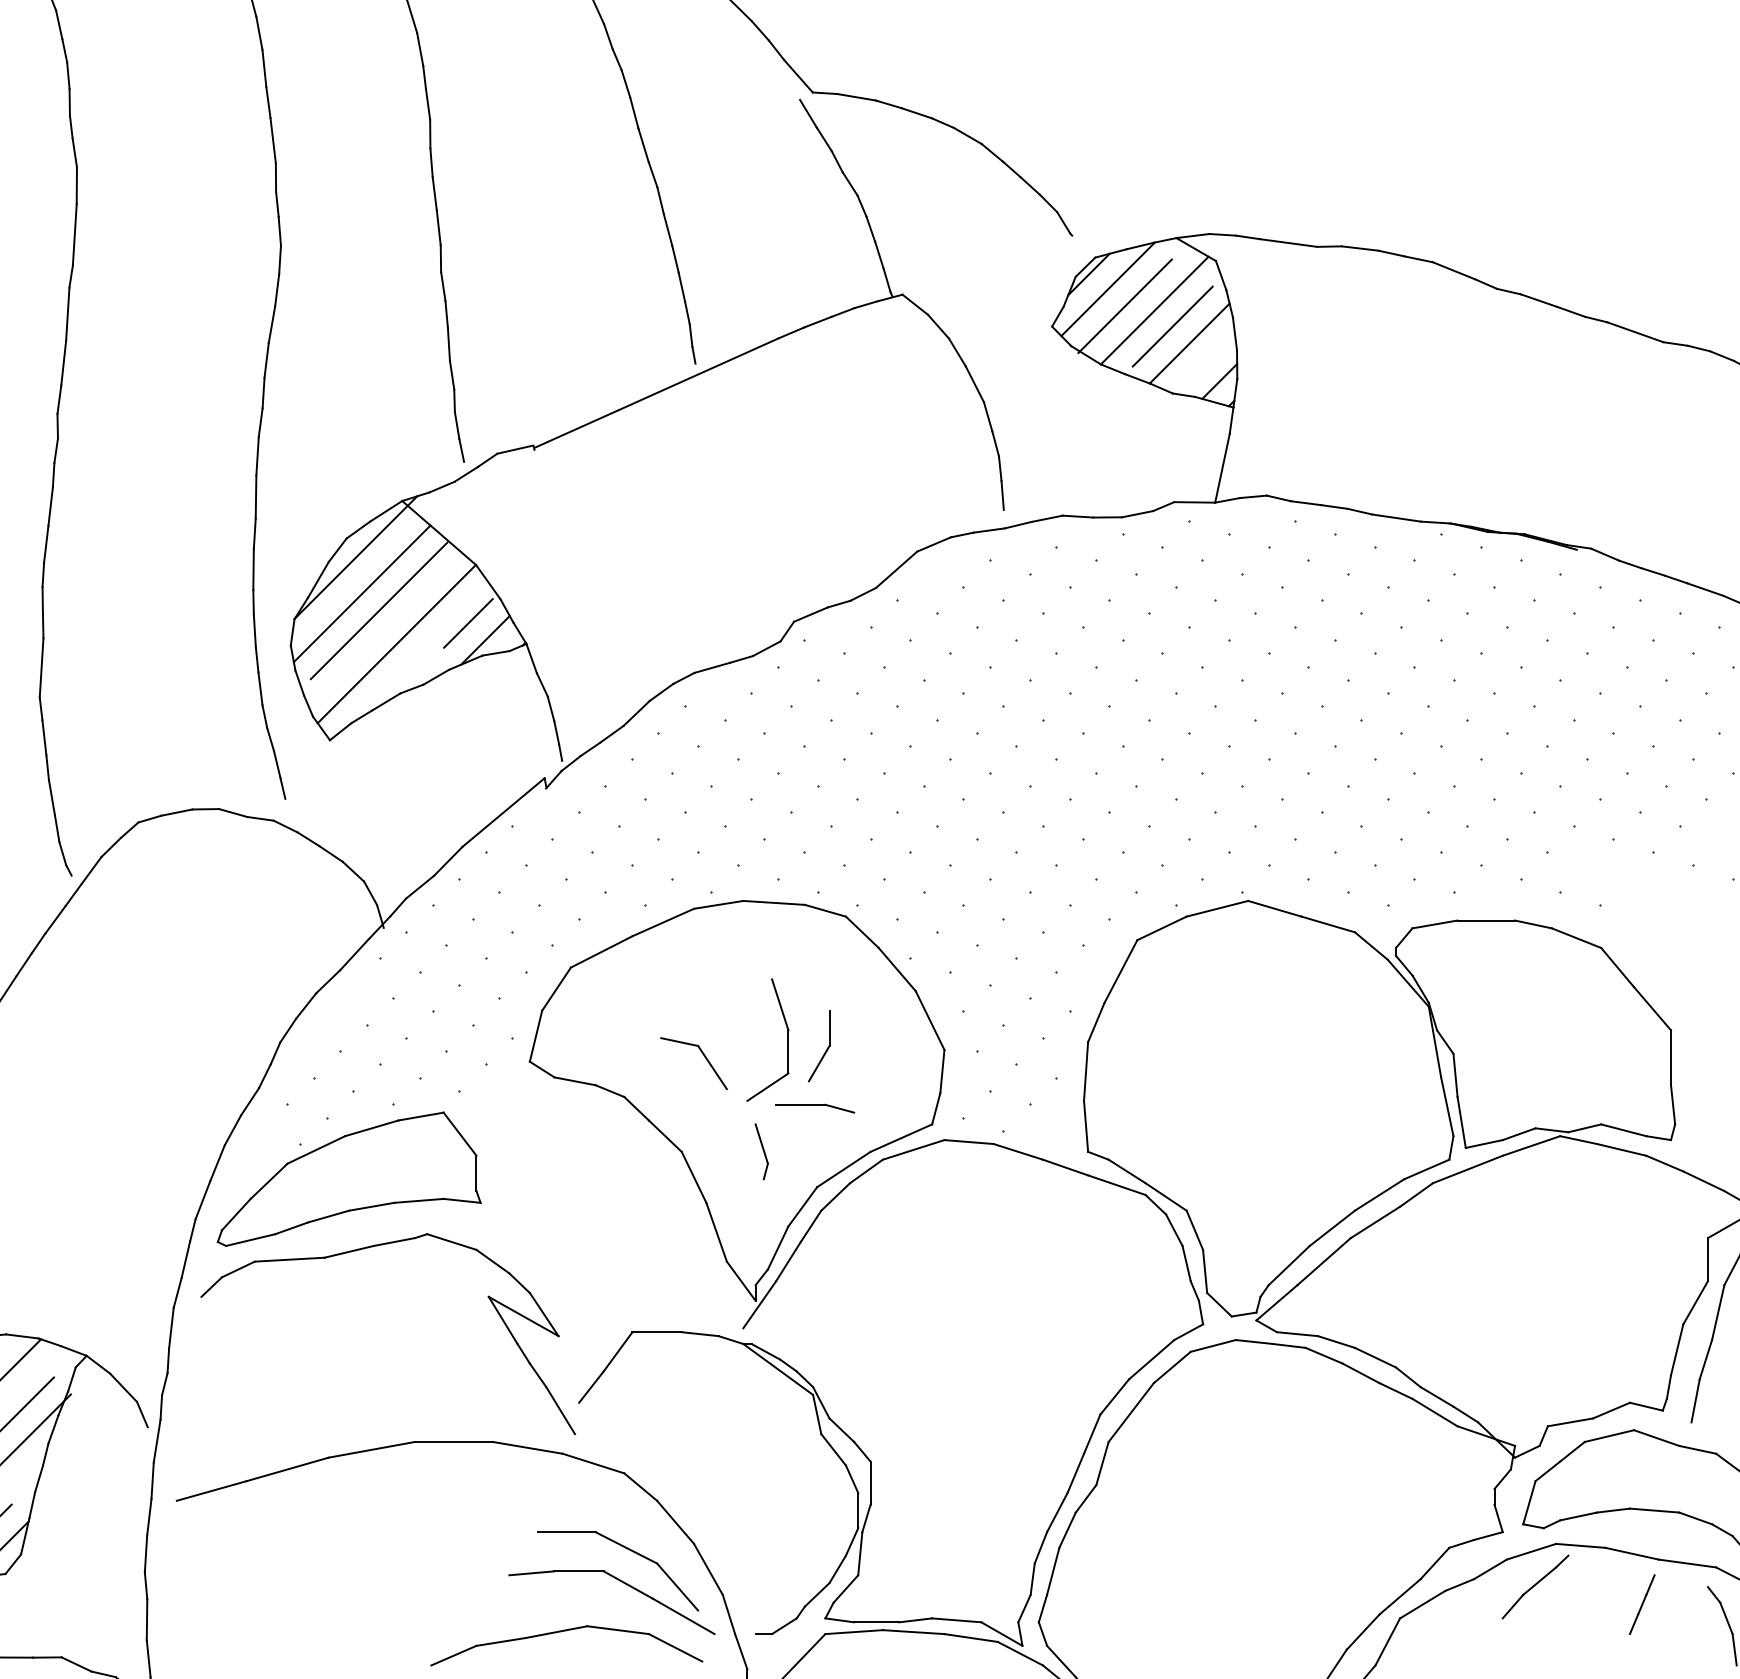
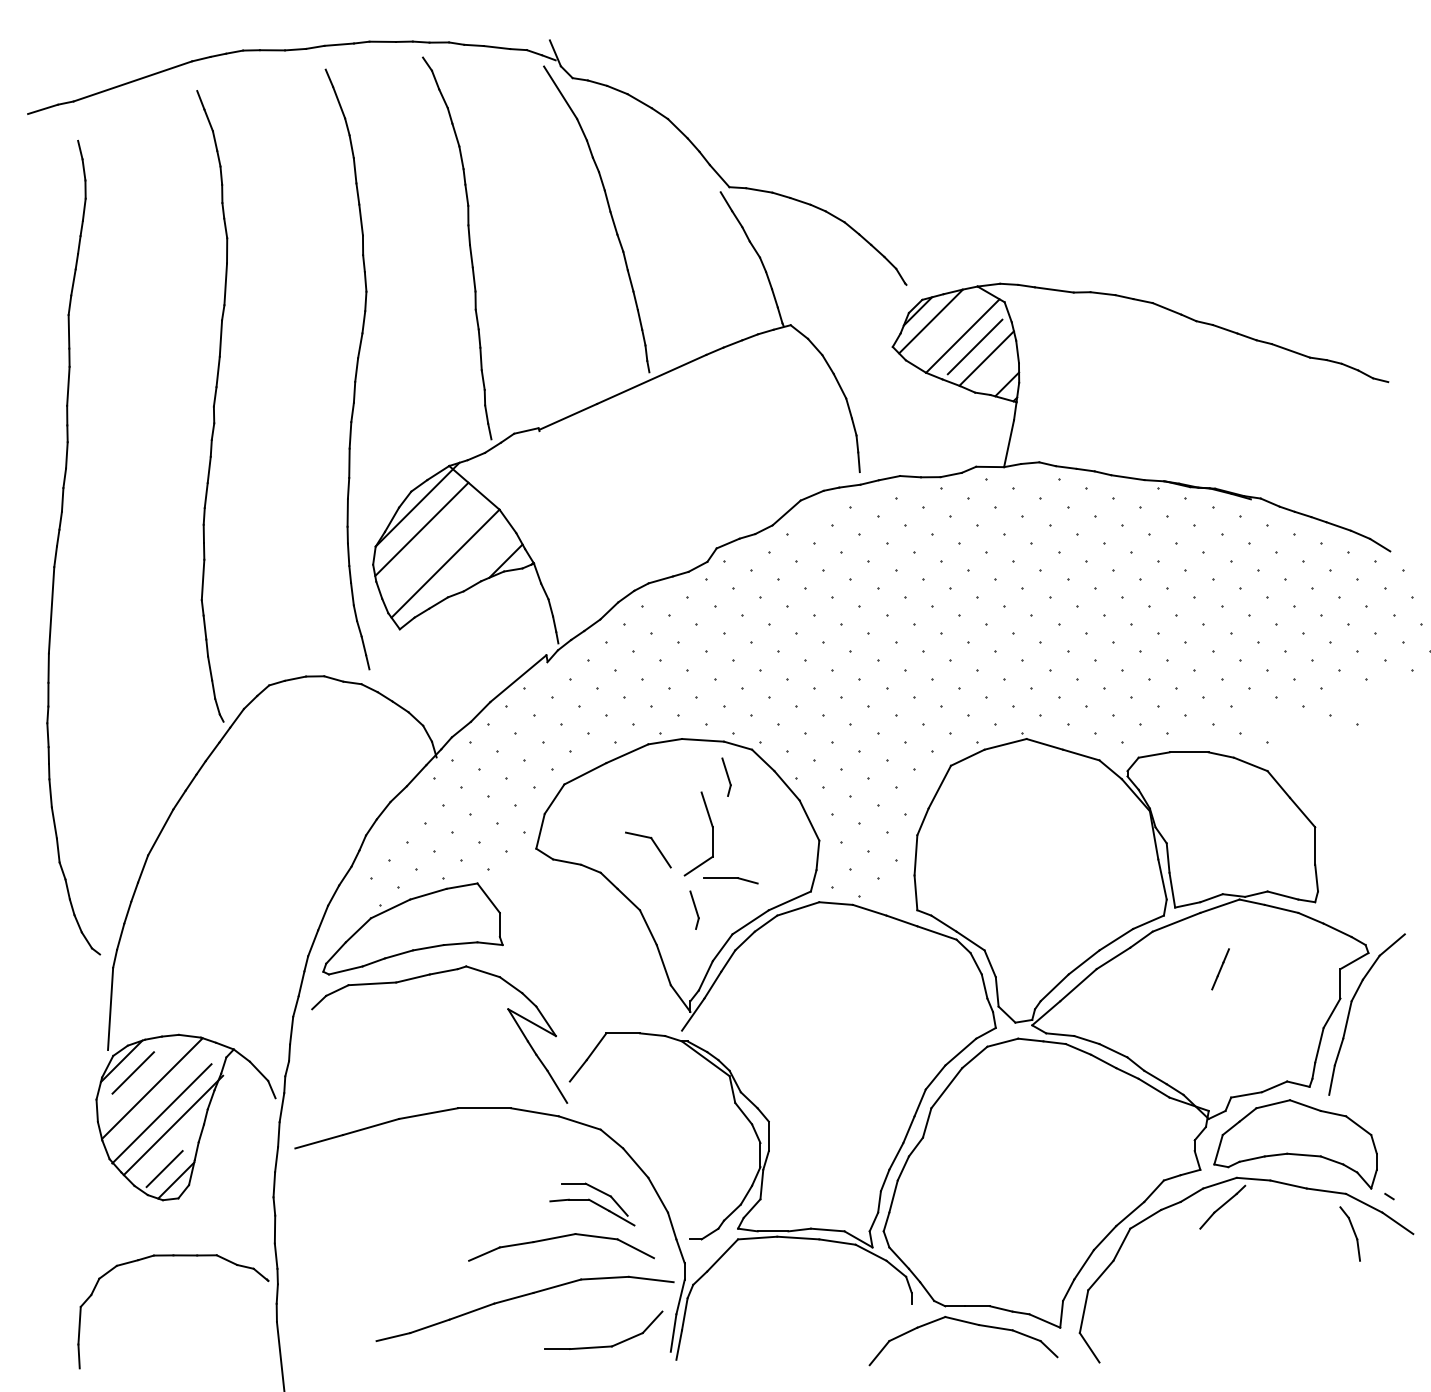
line: (1124, 306) -> (942, 333), removed
line: (379, 610) -> (433, 540), removed
line: (468, 623) -> (494, 549), removed
part: (808, 955) -> (726, 776), added
part: (818, 1045) -> (733, 837), removed
part: (612, 1582) -> (592, 1204), size x0.6
line: (1642, 1604) -> (1220, 969), moved

